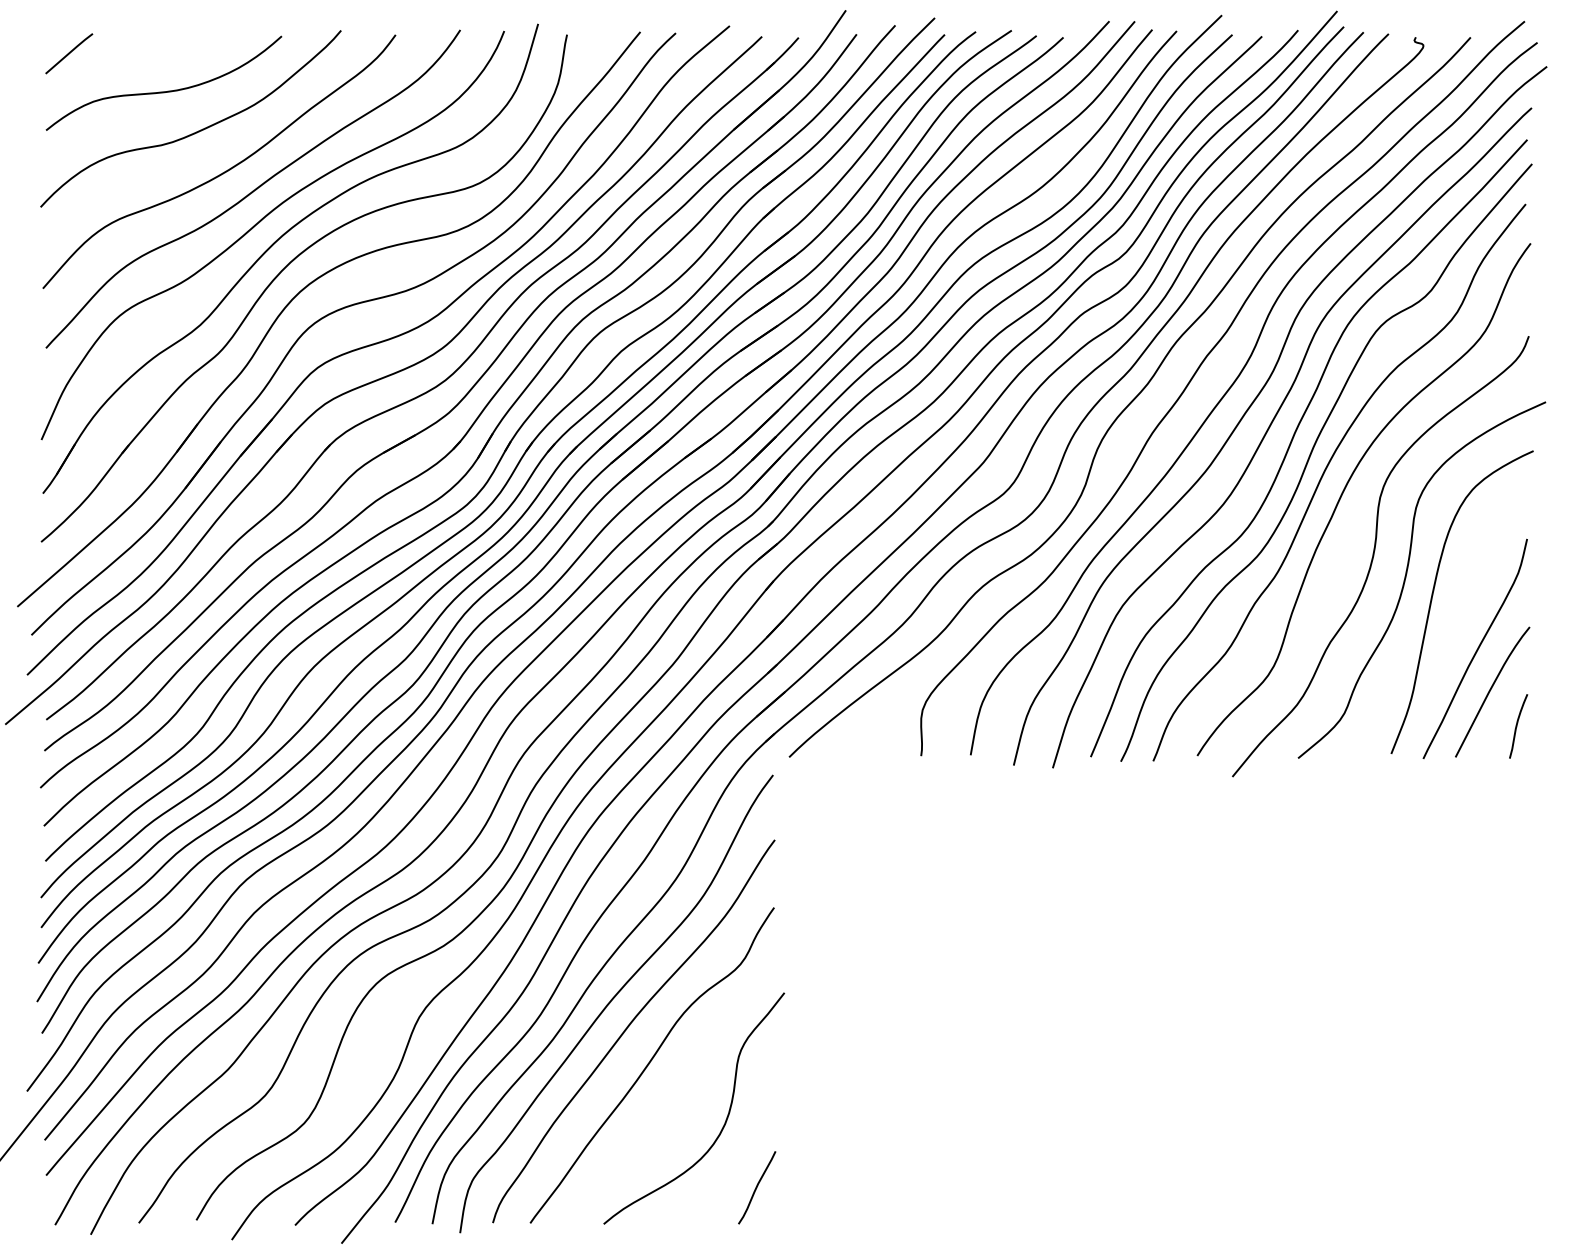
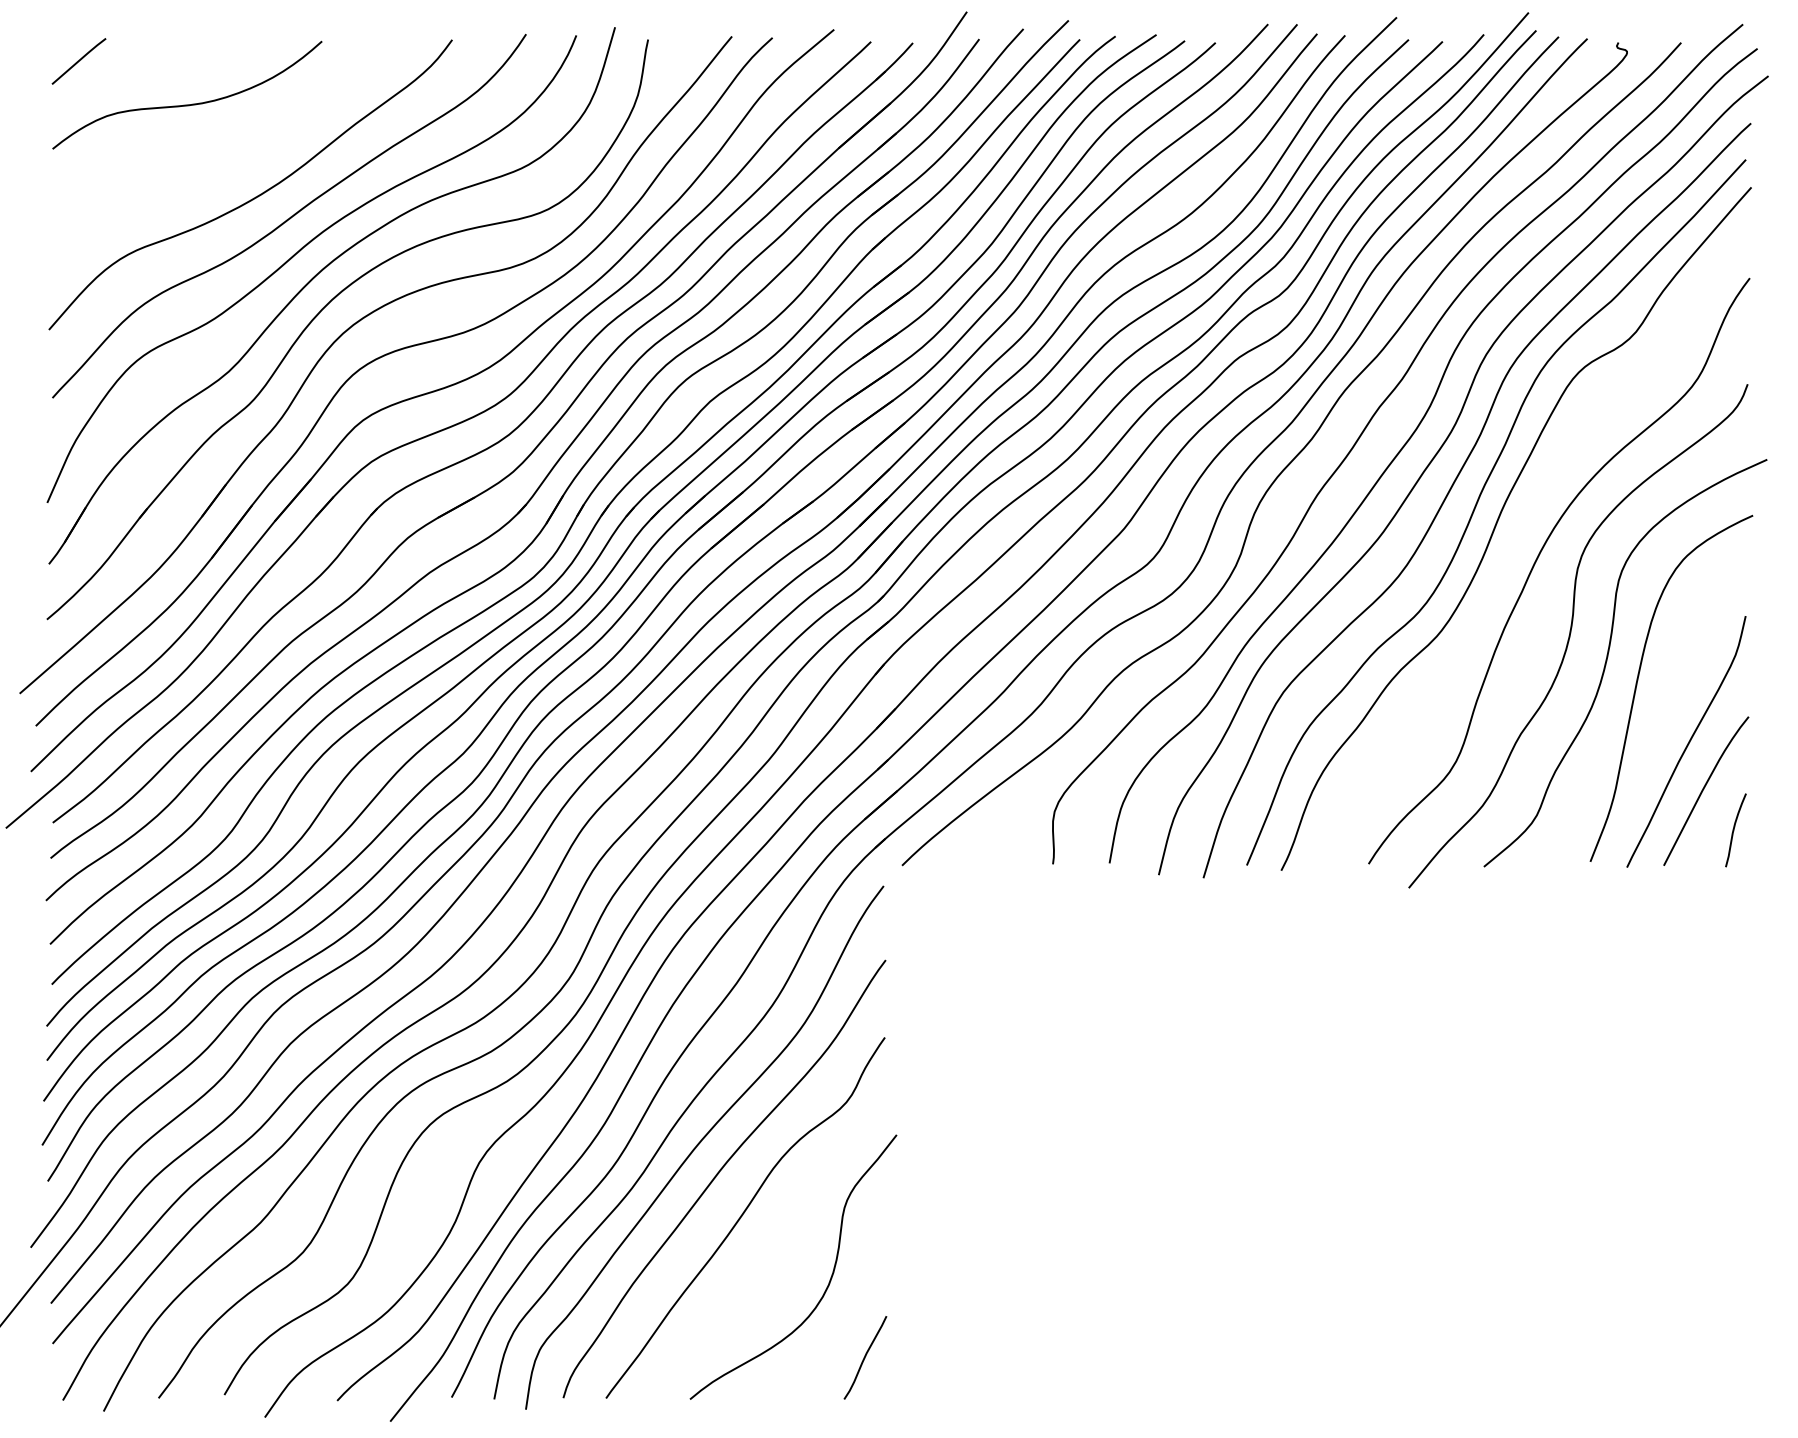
curve: (196, 131) -> (224, 150), removed
curve: (1324, 474) -> (1514, 542), removed

